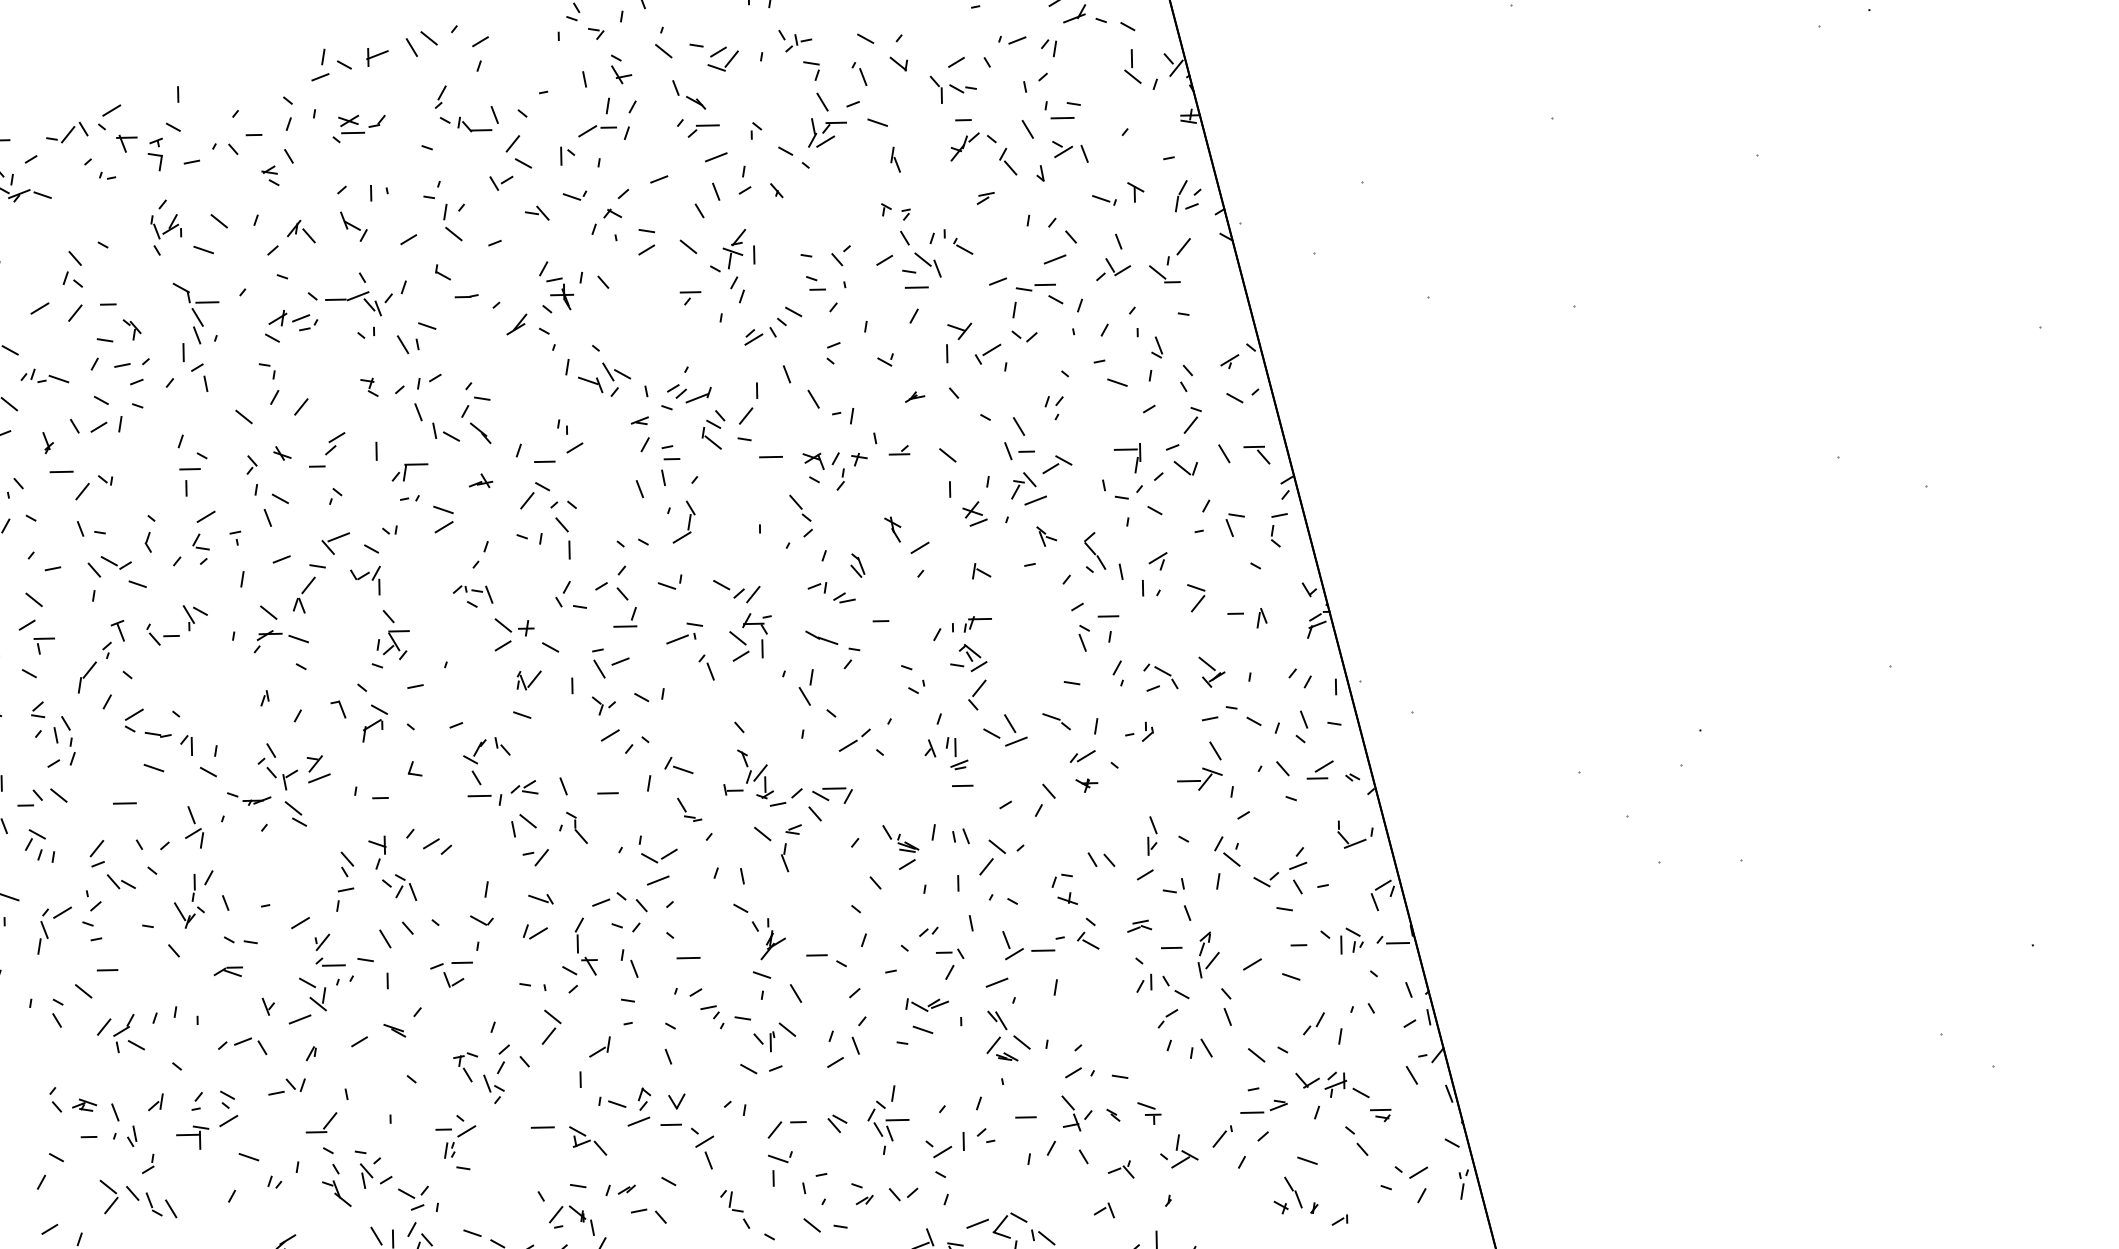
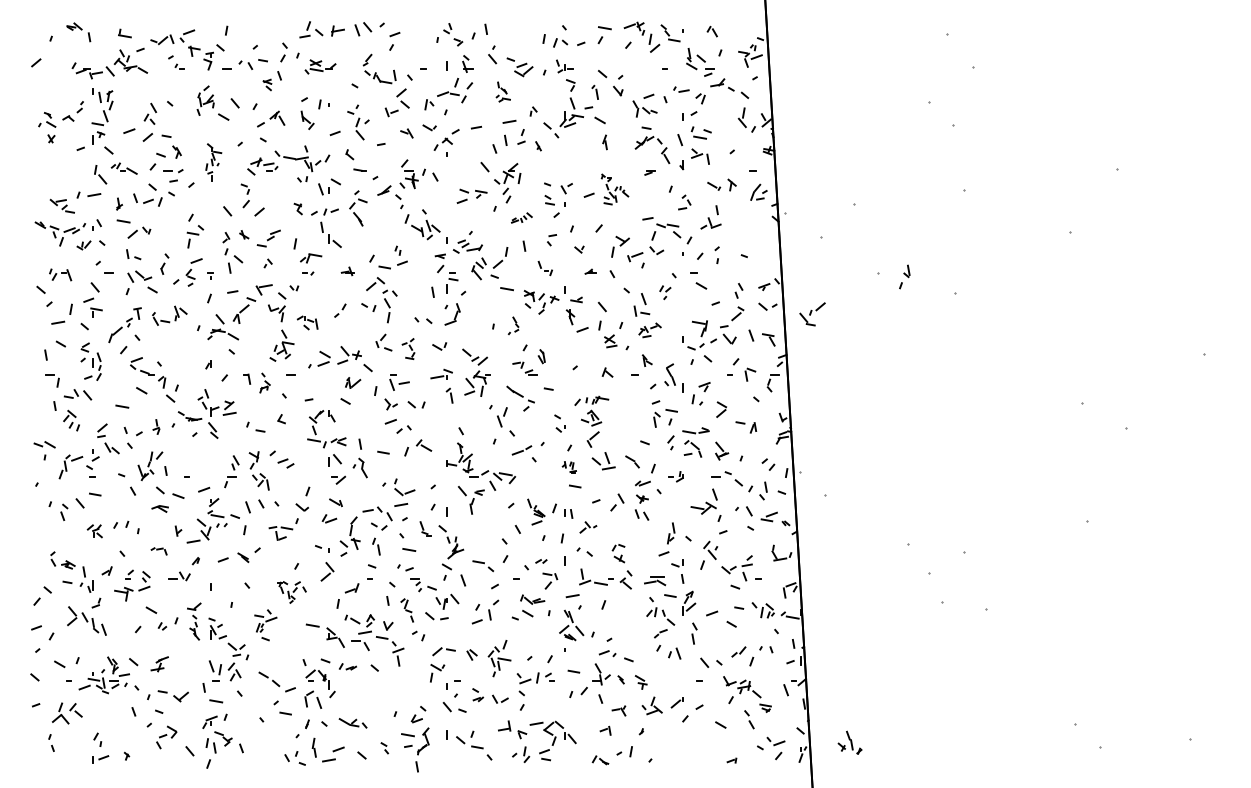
part: (694, 105) -> (503, 91), size x0.6
part: (645, 239) -> (462, 195), moved
part: (1057, 239) -> (684, 202), size x0.6
part: (927, 241) -> (614, 189), size x0.6
part: (1171, 263) -> (812, 314), moved
part: (771, 324) -> (521, 217), size x0.6
part: (201, 334) -> (213, 162), size x0.6
part: (1153, 357) -> (904, 276), moved
part: (832, 406) -> (545, 268), size x0.6
part: (477, 413) -> (358, 208), moved
part: (1040, 480) -> (649, 330), size x0.6
part: (441, 517) -> (323, 358), moved
part: (795, 519) -> (513, 325), size x0.6
part: (905, 533) -> (576, 320), moved
part: (472, 595) -> (307, 322), moved
part: (615, 598) -> (408, 348), size x0.6
part: (370, 709) -> (264, 382), size x0.6
part: (945, 753) -> (569, 467), size x0.6
part: (689, 808) -> (425, 528), moved
part: (192, 826) -> (156, 426), size x0.6
part: (1001, 854) -> (588, 527), size x0.6
part: (1100, 858) -> (641, 514), moved
part: (1138, 927) -> (654, 581), size x1.6
part: (239, 940) -> (169, 492), size x1.6
part: (119, 1036) -> (94, 531), size x0.6
part: (240, 1049) -> (158, 551), size x0.6
part: (493, 1075) -> (291, 592), size x0.7
part: (1262, 1107) -> (695, 430), moved
part: (329, 1161) -> (194, 621), size x0.7
part: (1293, 1196) -> (849, 742), moved
part: (733, 1210) -> (406, 610), moved
part: (649, 1217) -> (360, 645), moved

